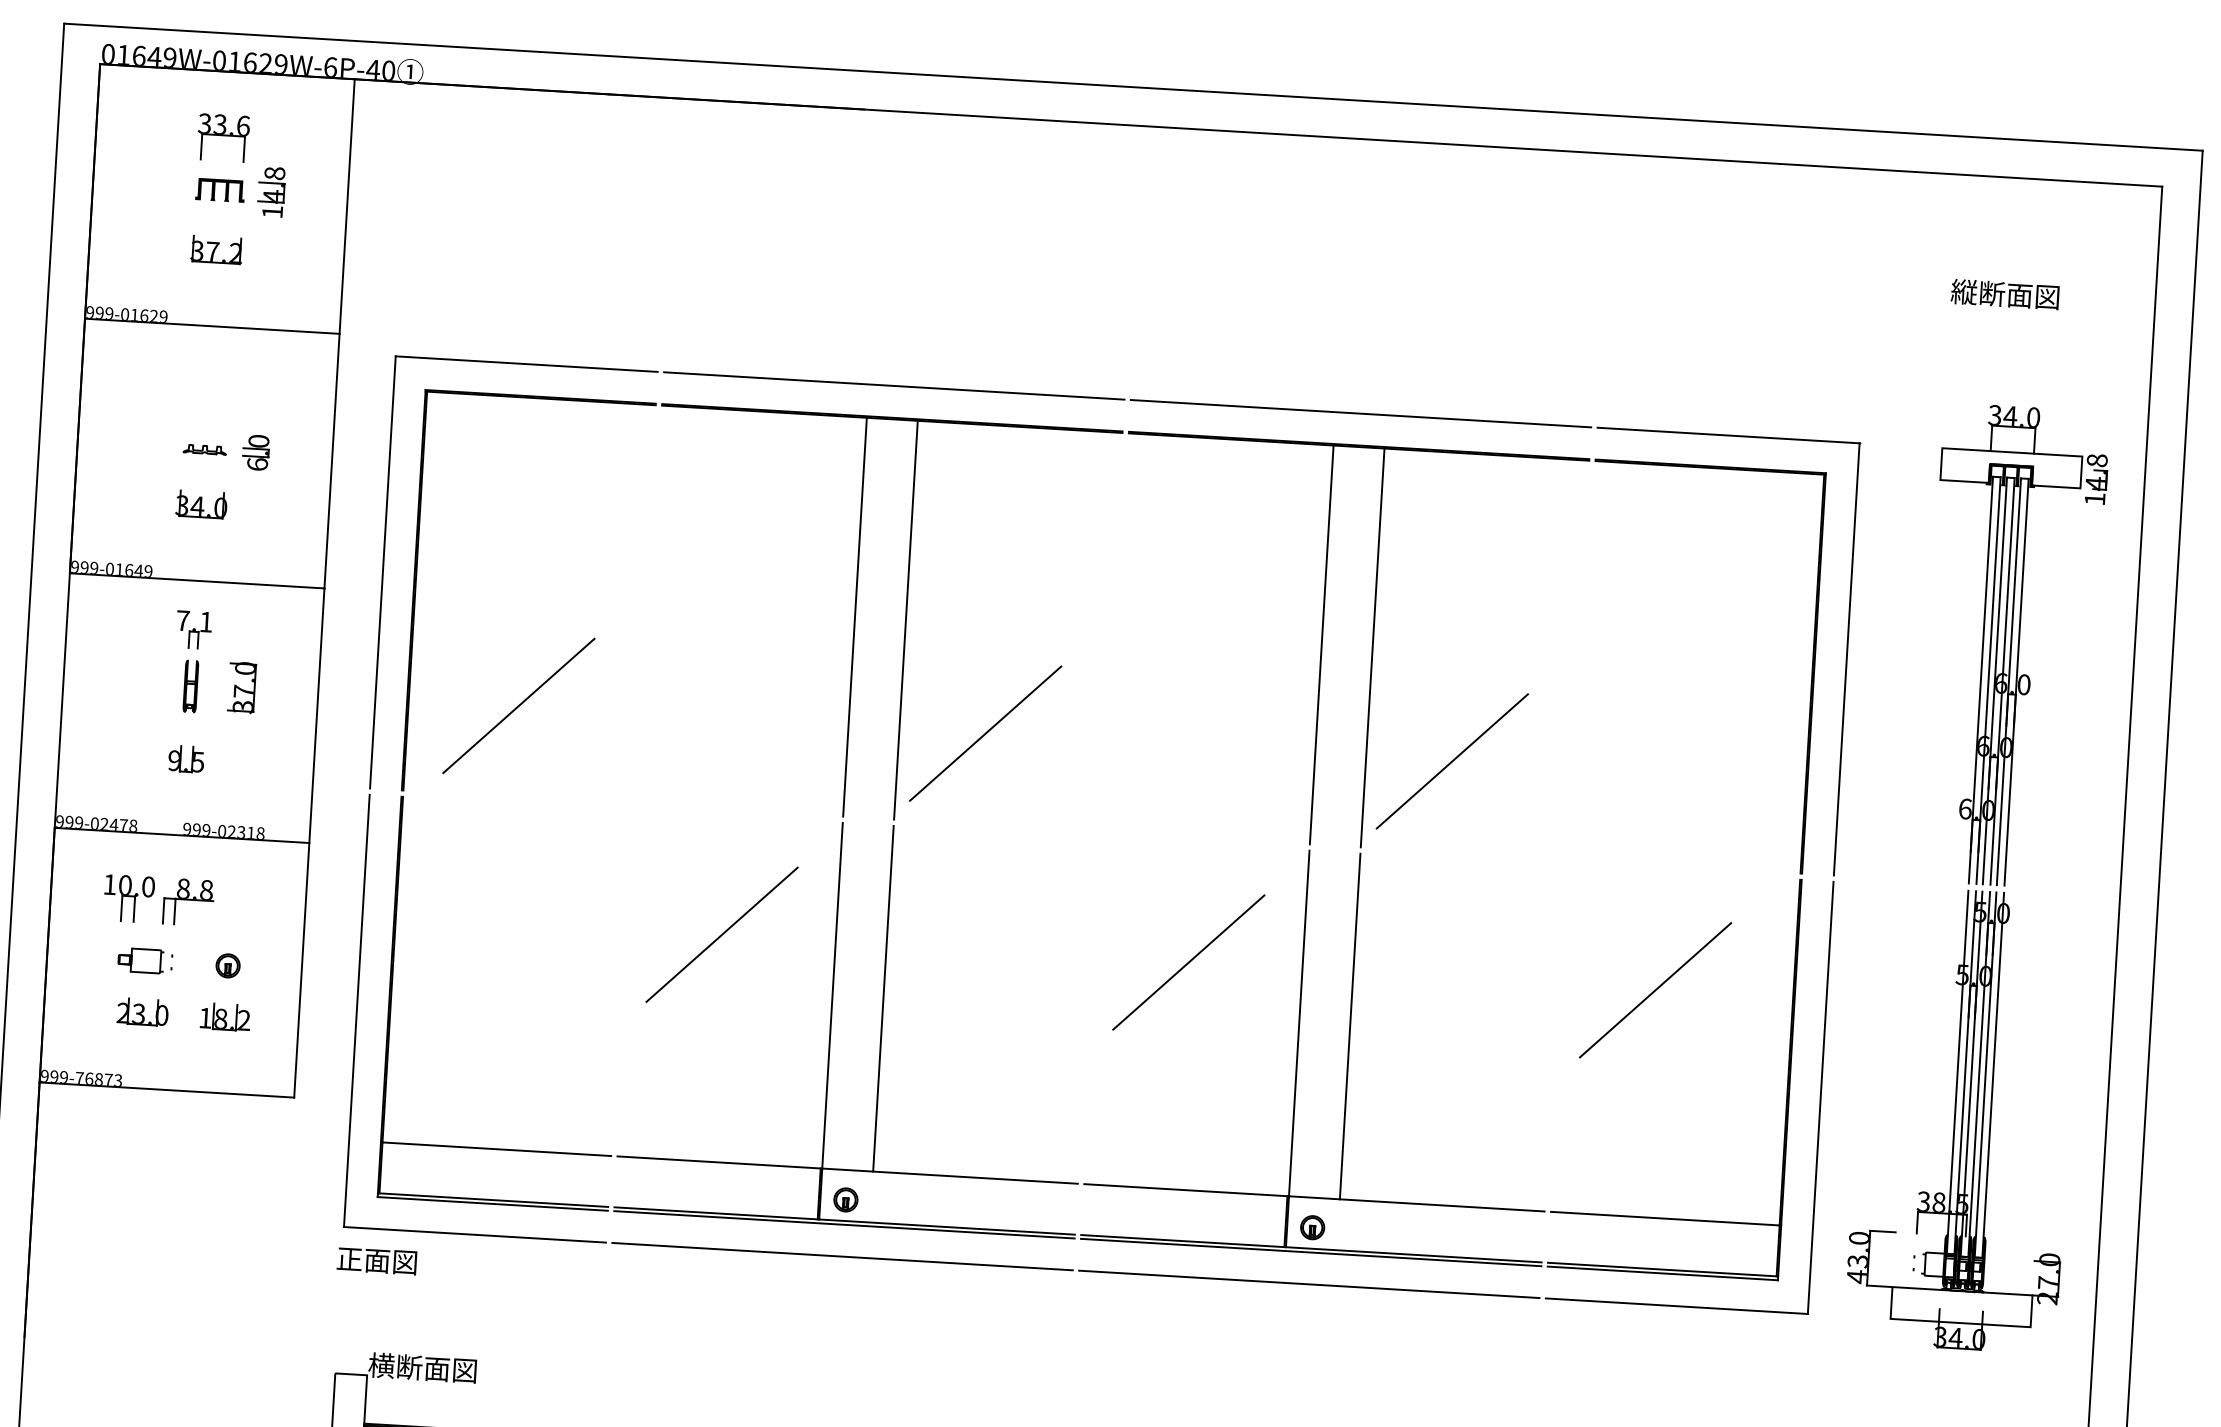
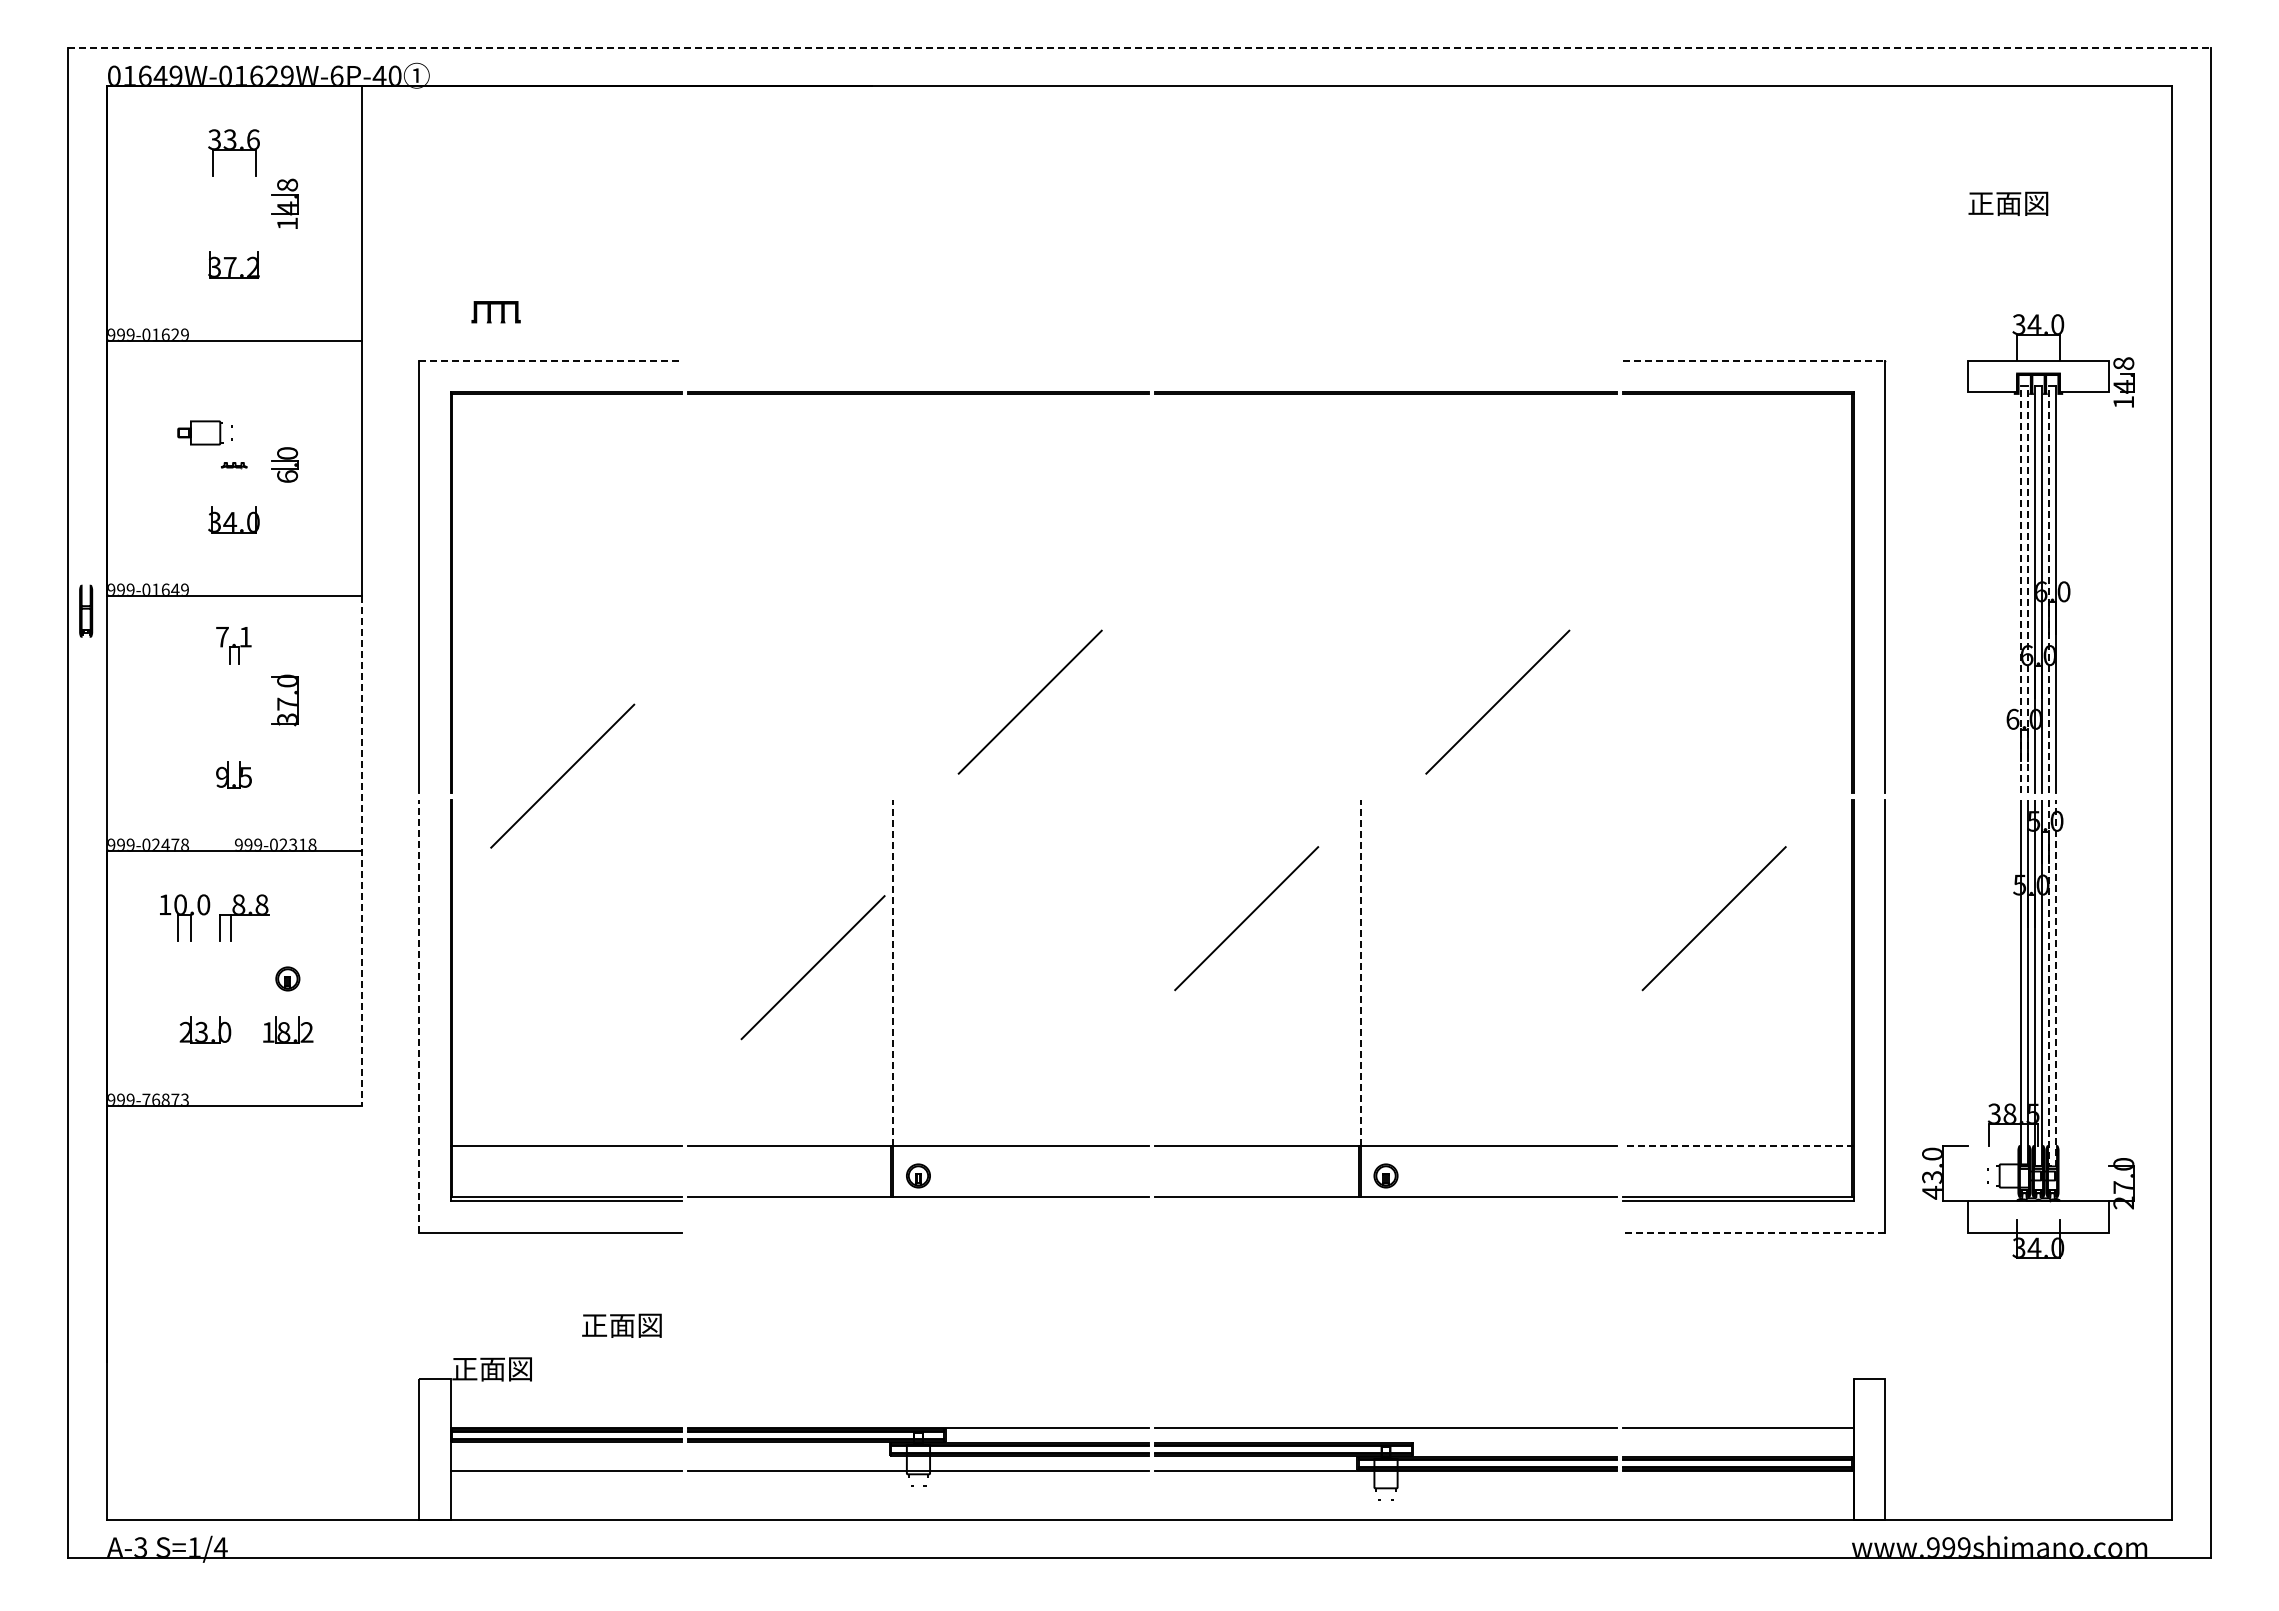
line: (1133, 87) -> (1139, 48), solid -> dashed
part: (219, 190) -> (495, 312), moved
text: (2004, 294) -> (2021, 203), 縦断面図 -> 正面図
line: (526, 364) -> (550, 360), solid -> dashed
line: (894, 385) -> (918, 360), removed
line: (1360, 413) -> (1385, 360), removed
line: (1728, 435) -> (1754, 360), solid -> dashed
part: (205, 450) -> (234, 465), size x0.6
line: (854, 616) -> (892, 593), removed
line: (905, 620) -> (943, 593), removed
line: (1321, 644) -> (1360, 593), removed
line: (1372, 647) -> (1411, 593), removed
line: (1980, 679) -> (2020, 589), solid -> dashed
line: (1988, 680) -> (2028, 589), solid -> dashed
line: (2008, 681) -> (2048, 589), solid -> dashed
part: (191, 685) -> (86, 610), moved
line: (518, 705) -> (562, 775), moved
line: (309, 843) -> (361, 851), solid -> dashed
line: (721, 934) -> (812, 967), moved
part: (144, 960) -> (204, 432), moved
line: (832, 995) -> (892, 972), solid -> dashed
line: (882, 998) -> (943, 972), removed
line: (357, 1010) -> (419, 1015), solid -> dashed
line: (1299, 1023) -> (1360, 972), solid -> dashed
line: (1350, 1026) -> (1411, 972), removed
line: (1665, 1219) -> (1737, 1146), solid -> dashed
line: (844, 1224) -> (918, 1200), removed
line: (1310, 1252) -> (1385, 1200), removed
line: (842, 1256) -> (918, 1232), removed
line: (1978, 1257) -> (2052, 1166), solid -> dashed
text: (376, 1260) -> (621, 1325), moved
line: (1308, 1284) -> (1385, 1232), removed
line: (1676, 1305) -> (1753, 1232), solid -> dashed
text: (422, 1367) -> (505, 1368), 横断面図 -> 正面図

